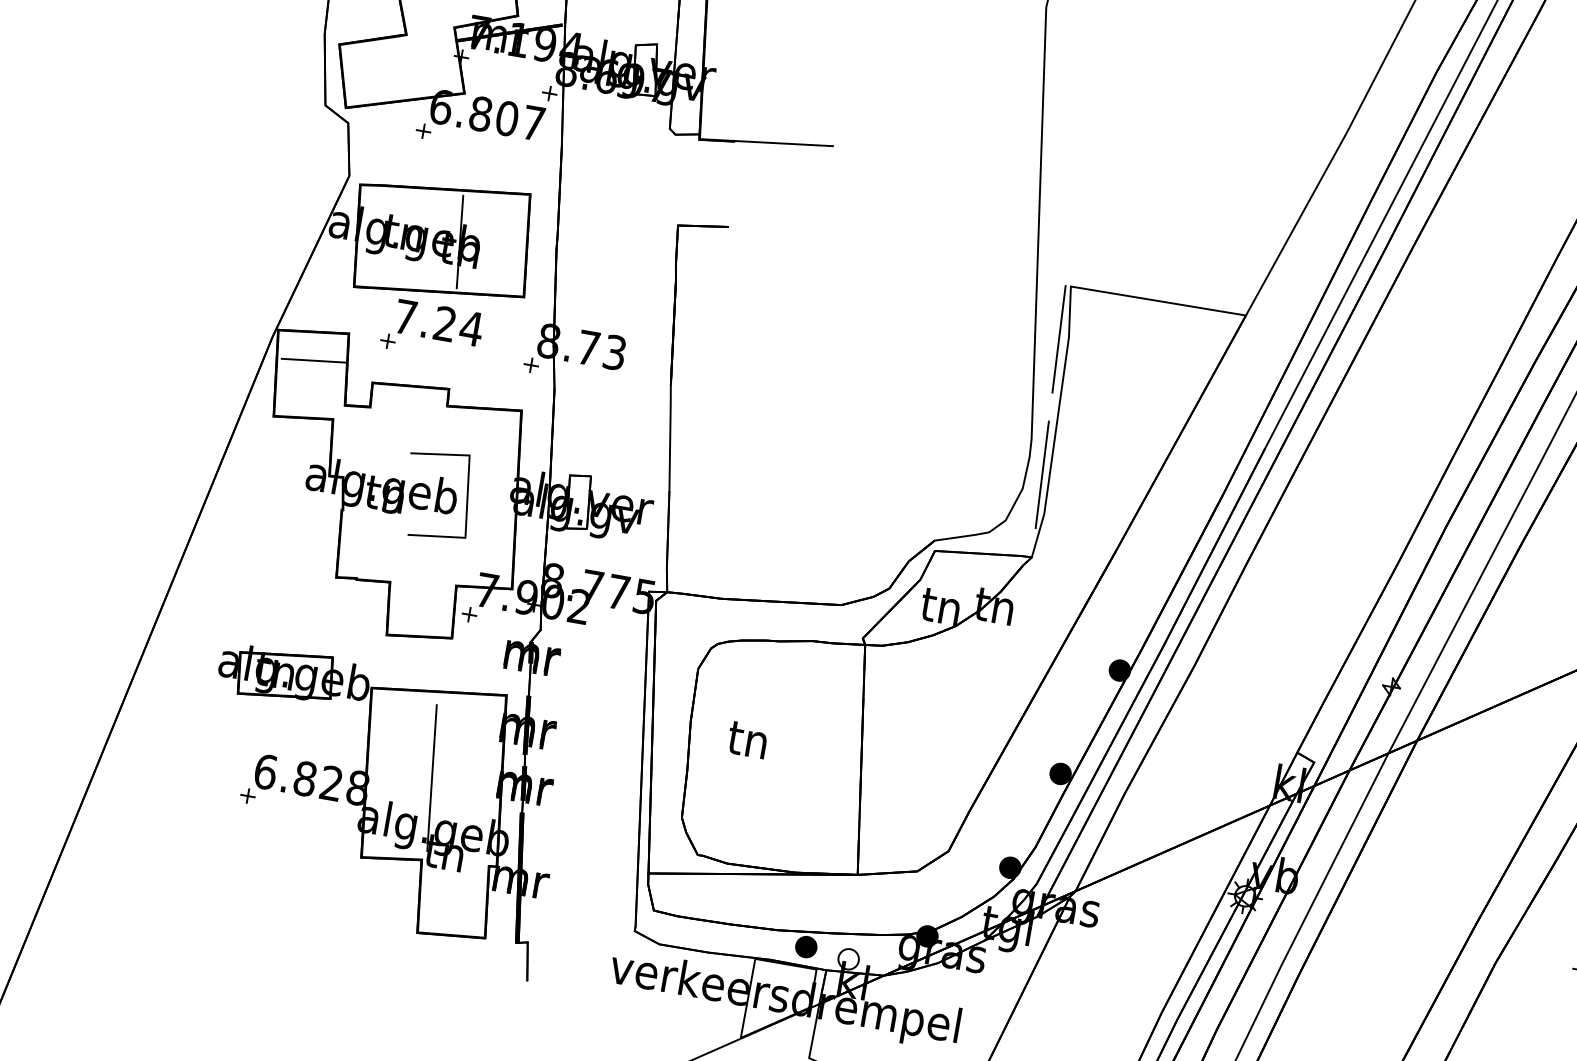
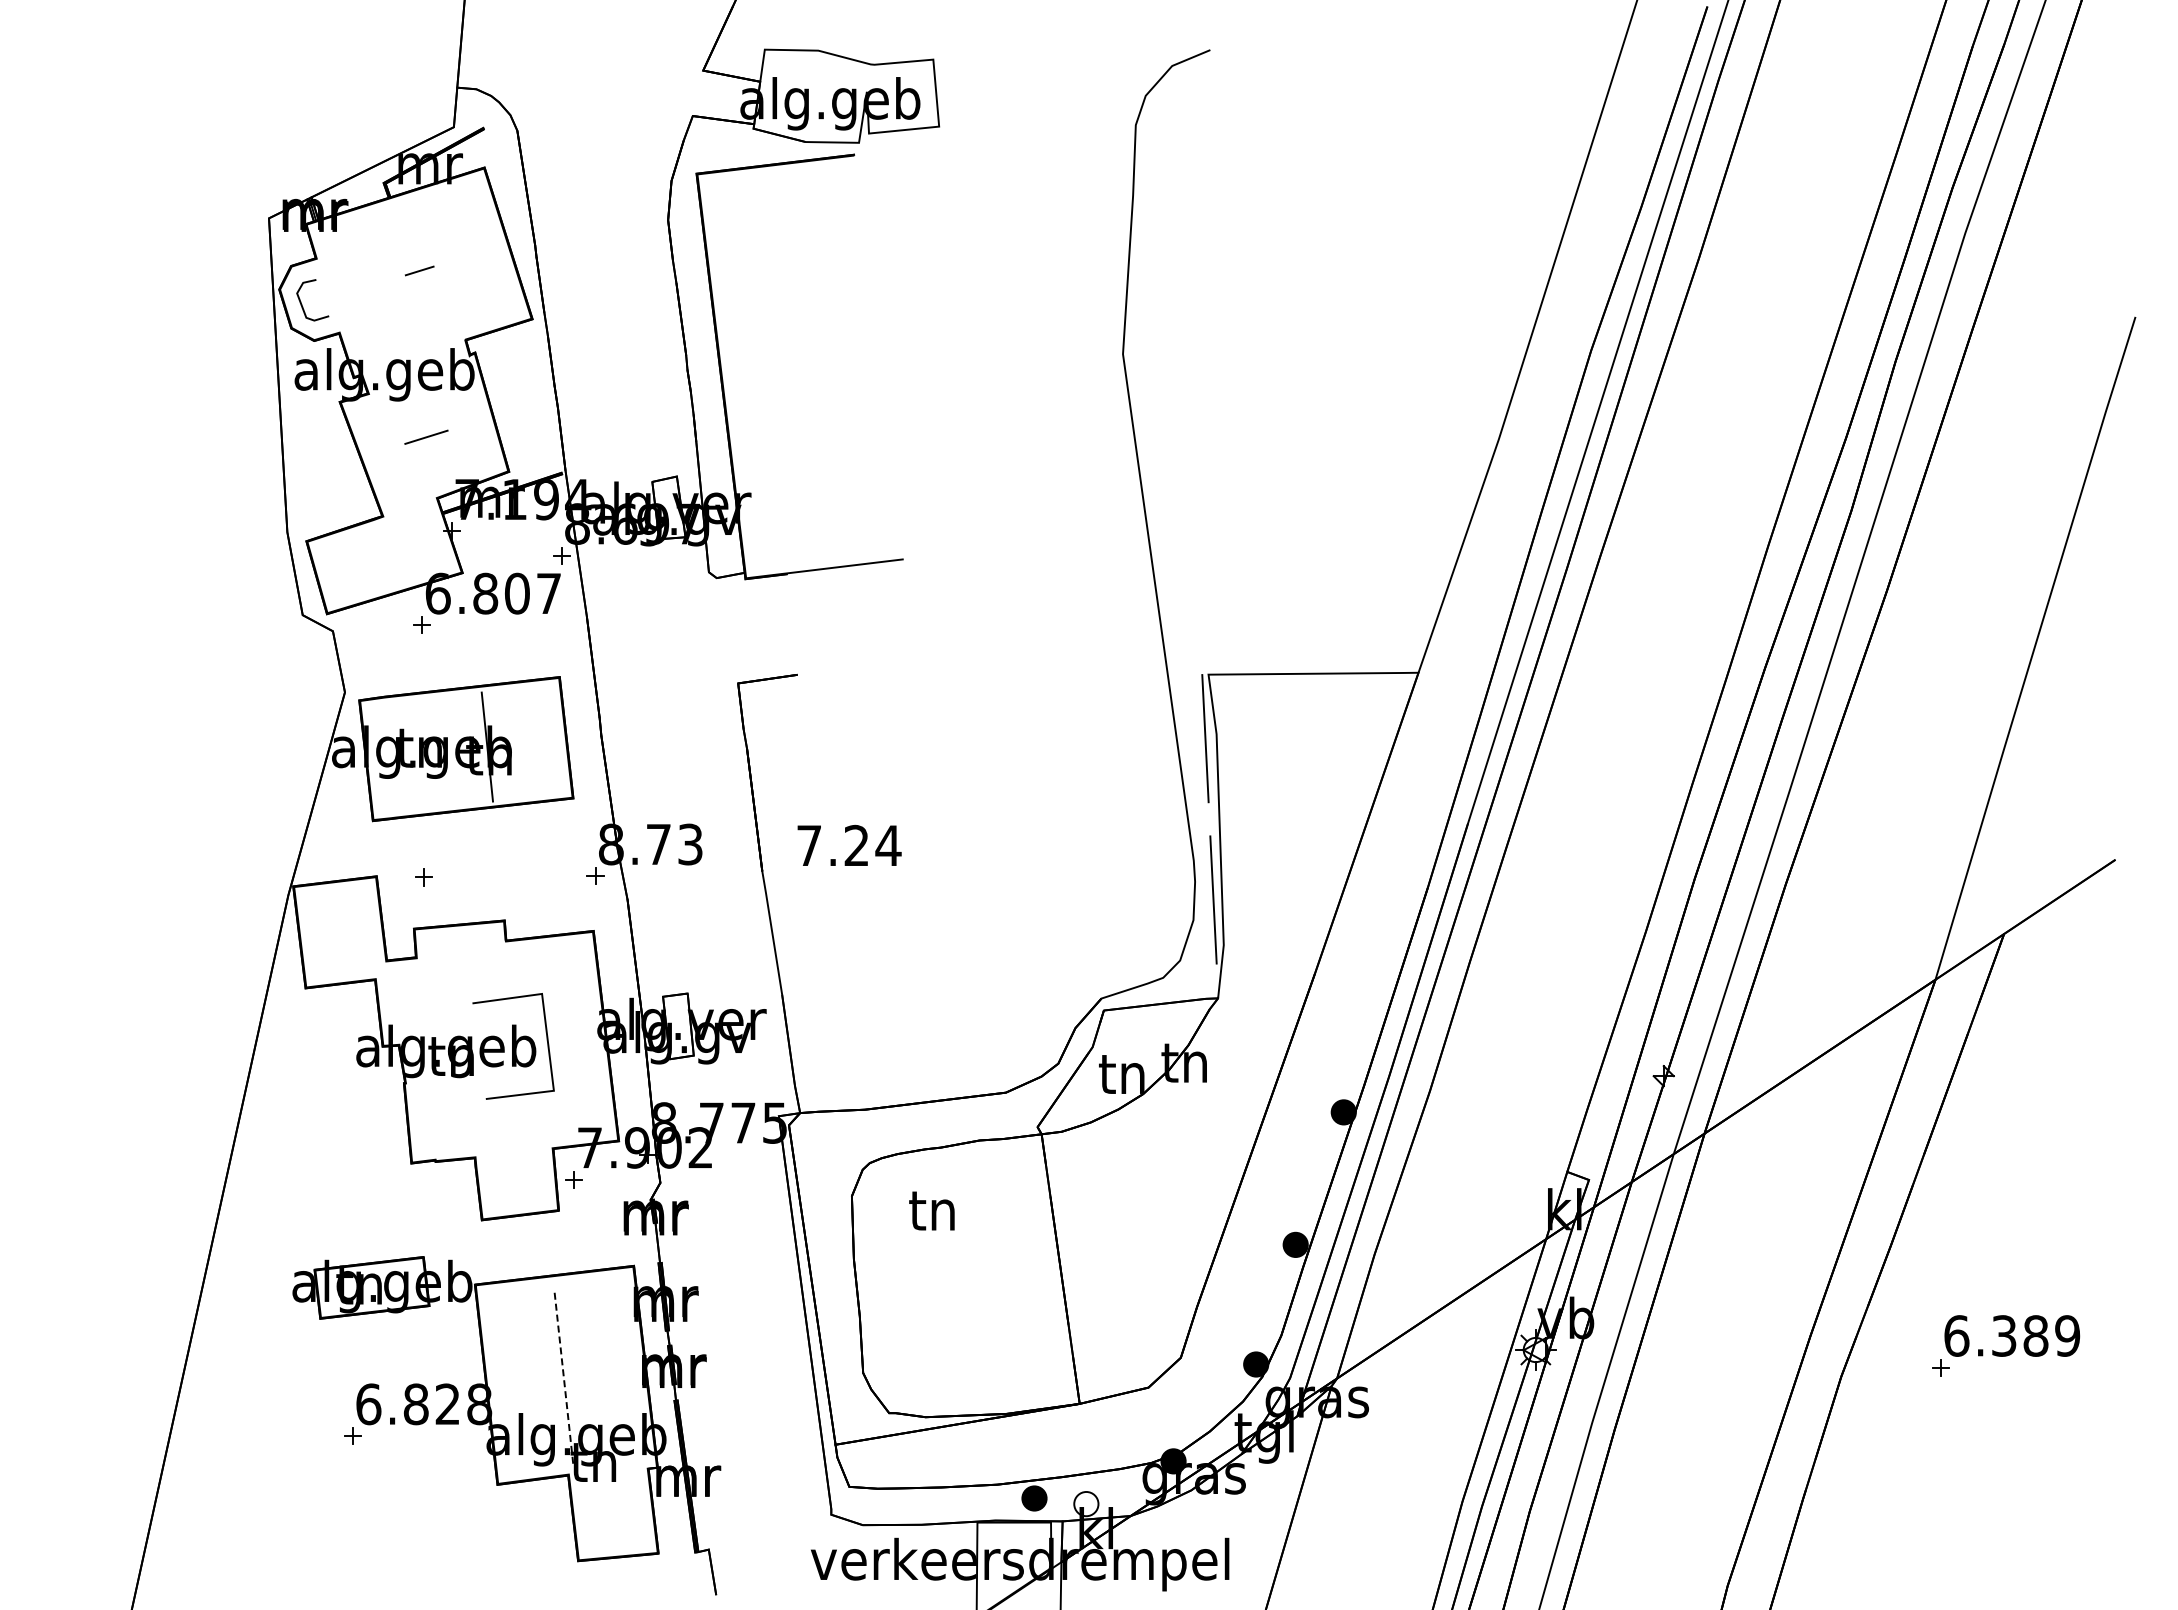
text: (439, 322) -> (849, 844), moved
line: (314, 360) -> (341, 914), removed
text: (747, 739) -> (931, 1210), moved
line: (431, 777) -> (563, 1377), solid -> dashed

